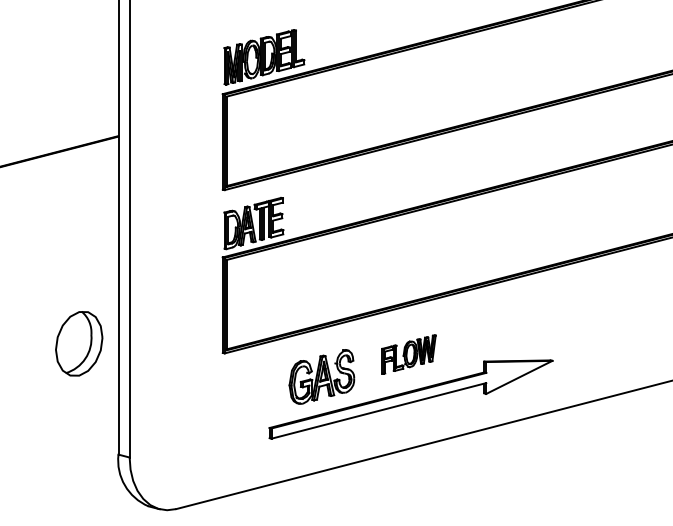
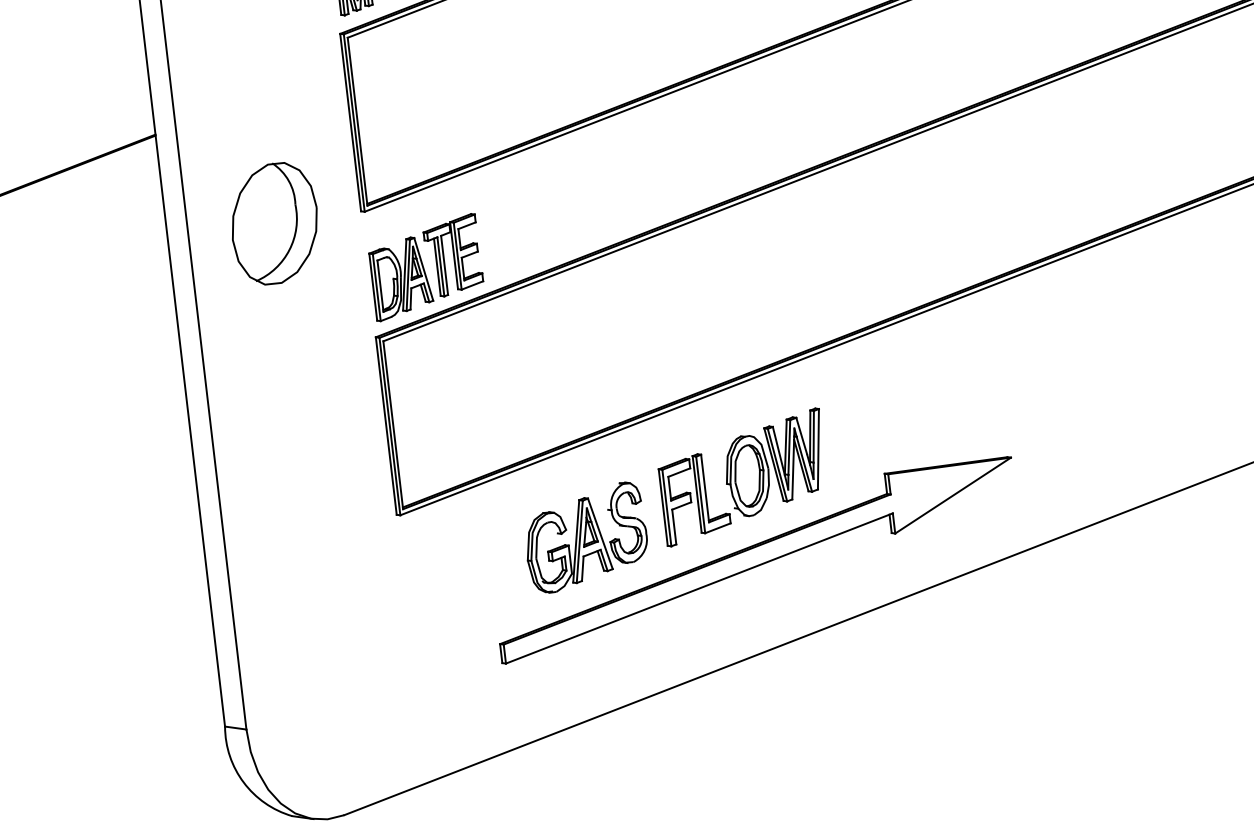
part: (79, 343) -> (275, 223), moved
part: (408, 354) -> (742, 477), size x1.67

